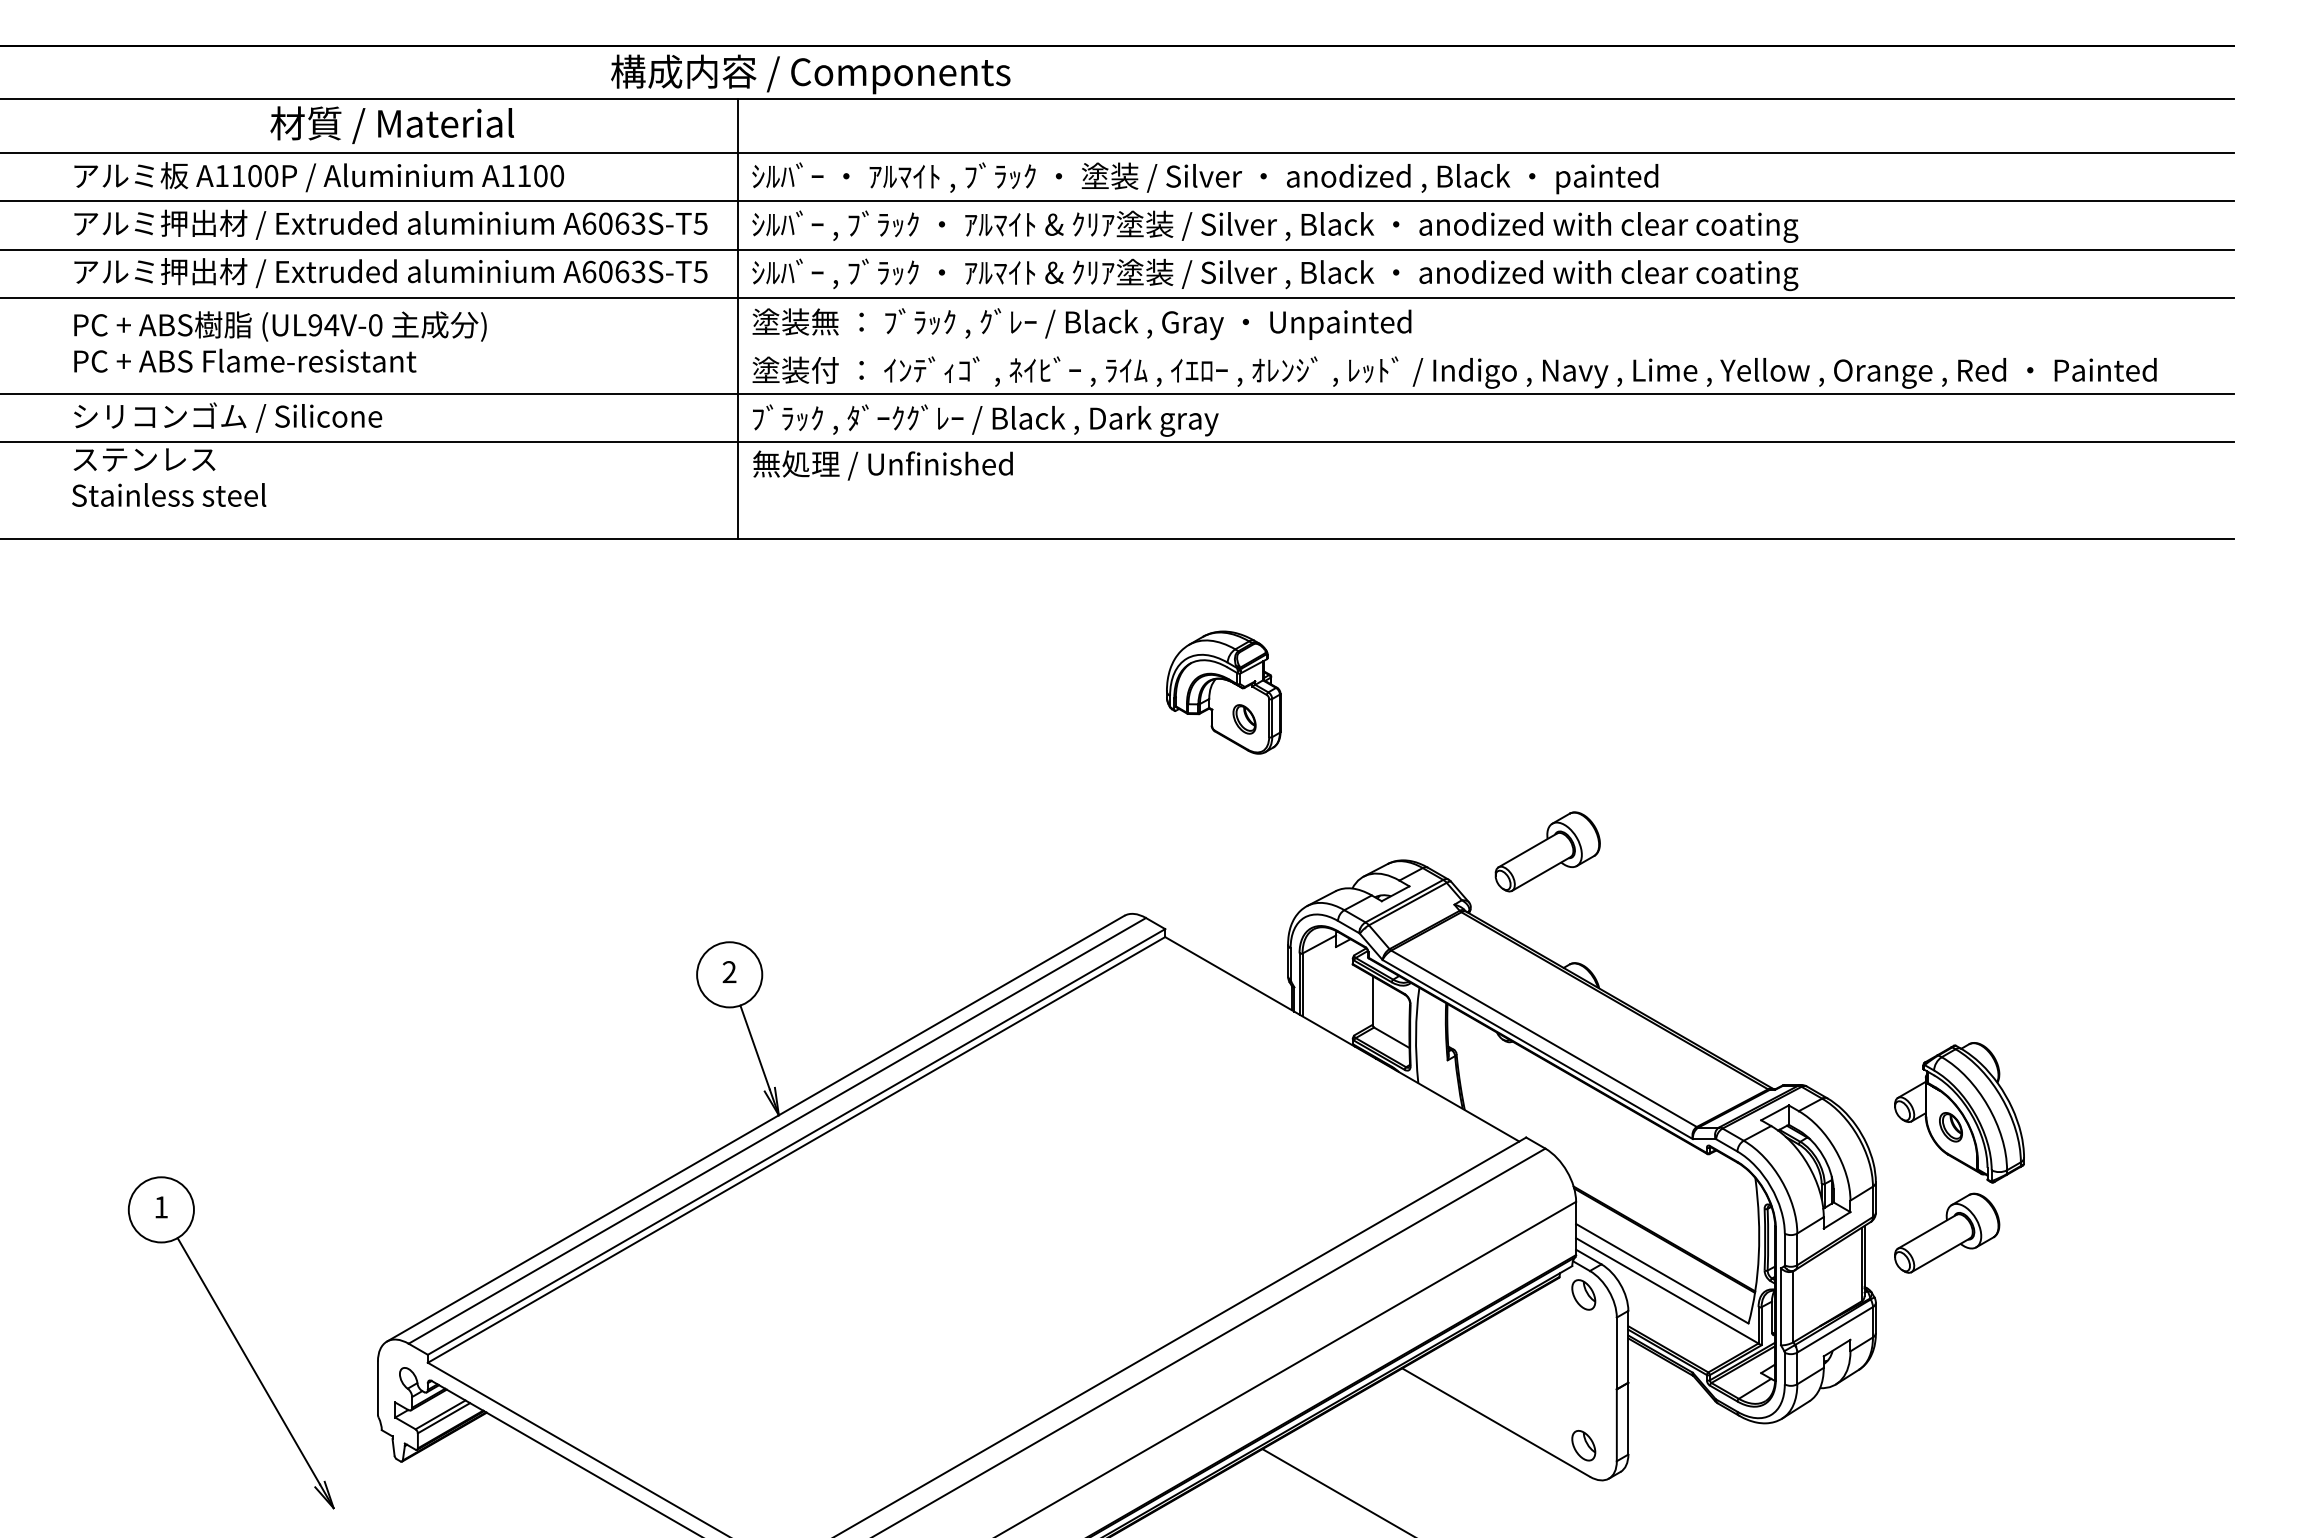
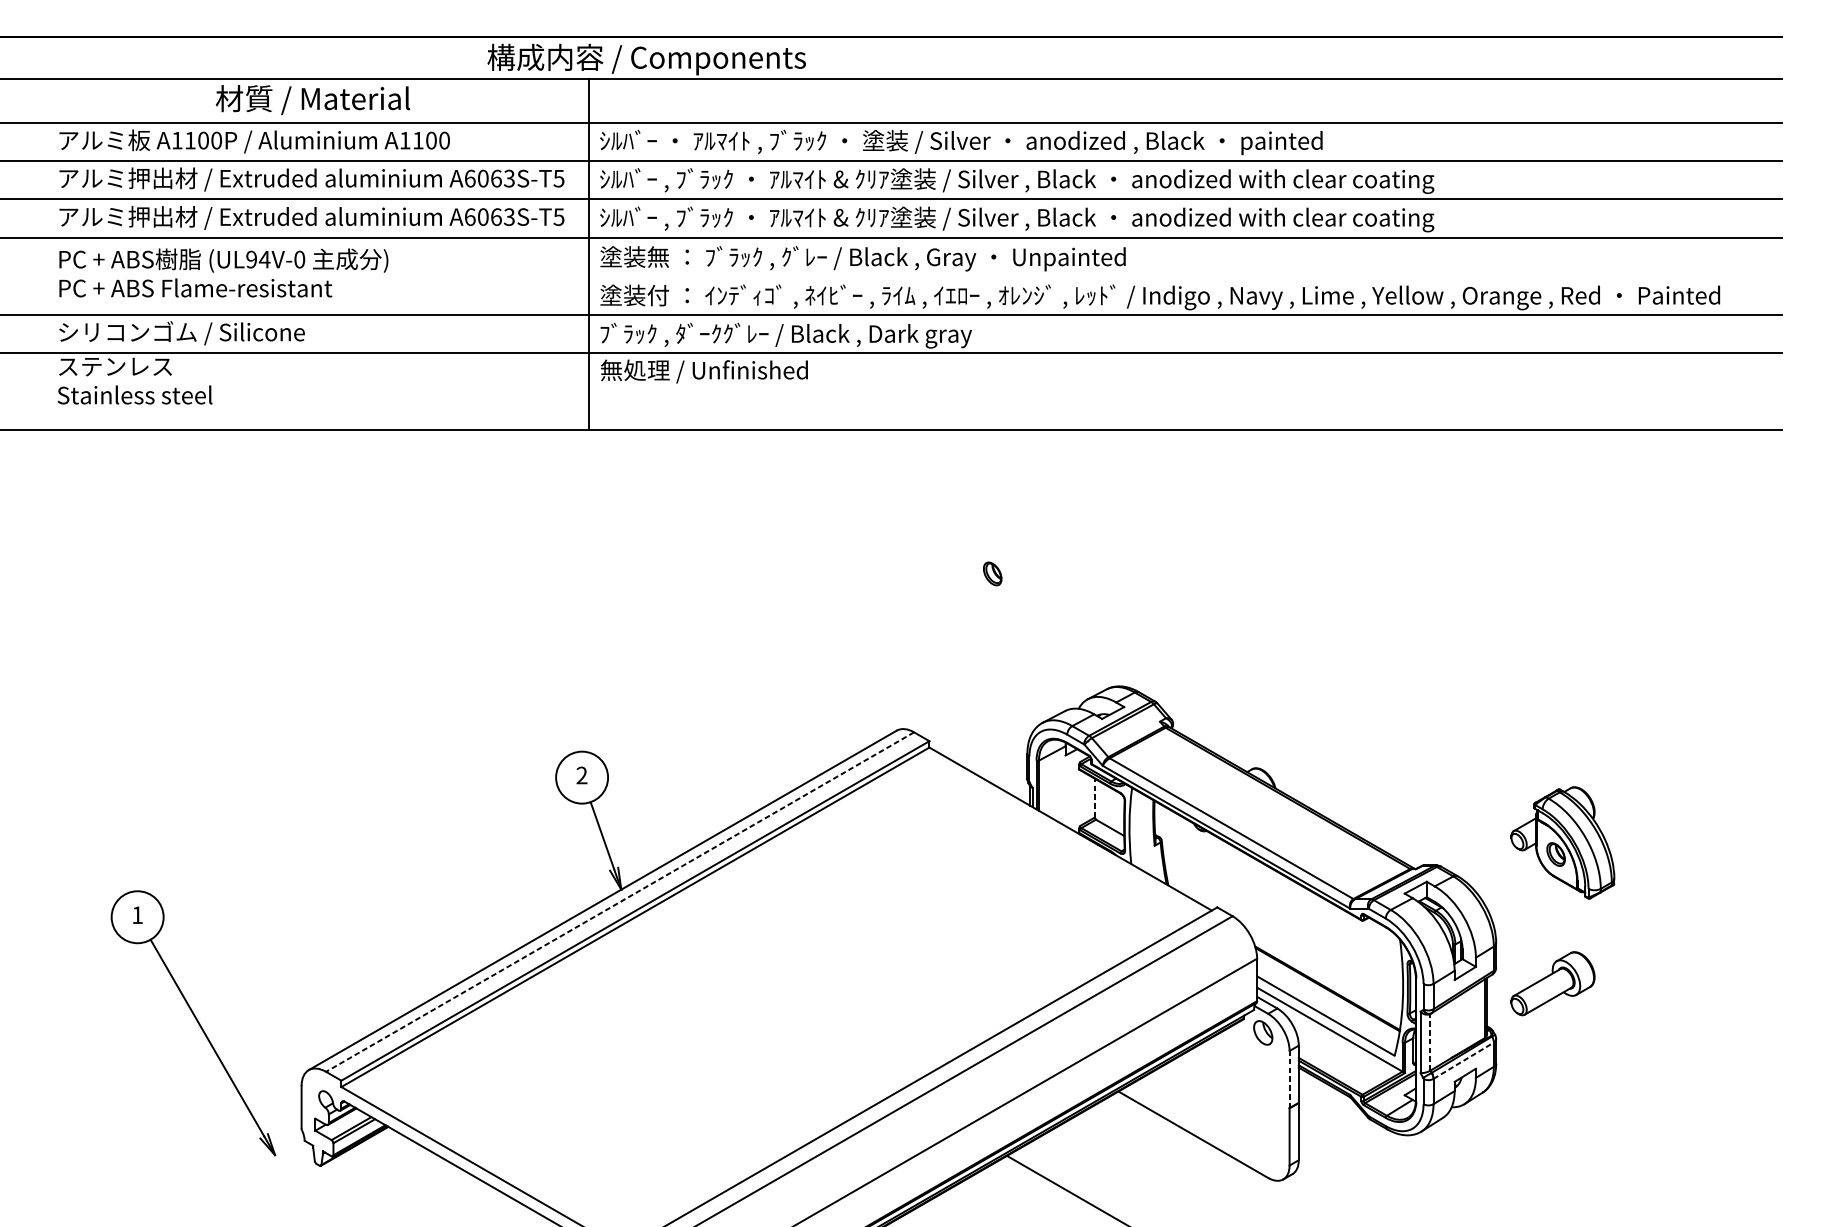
part: (1223, 692) -> (975, 552), removed
part: (1547, 851) -> (1234, 679), removed
line: (1372, 1000) -> (1094, 798), solid -> dashed
part: (1959, 1112) -> (1562, 842), moved
line: (777, 1130) -> (620, 901), solid -> dashed
line: (1793, 1306) -> (1430, 1042), solid -> dashed
line: (1835, 1329) -> (1463, 1060), solid -> dashed
part: (230, 1342) -> (192, 1023), moved
line: (1616, 1353) -> (1289, 1079), solid -> dashed
part: (1583, 1445) -> (1263, 1153), removed

